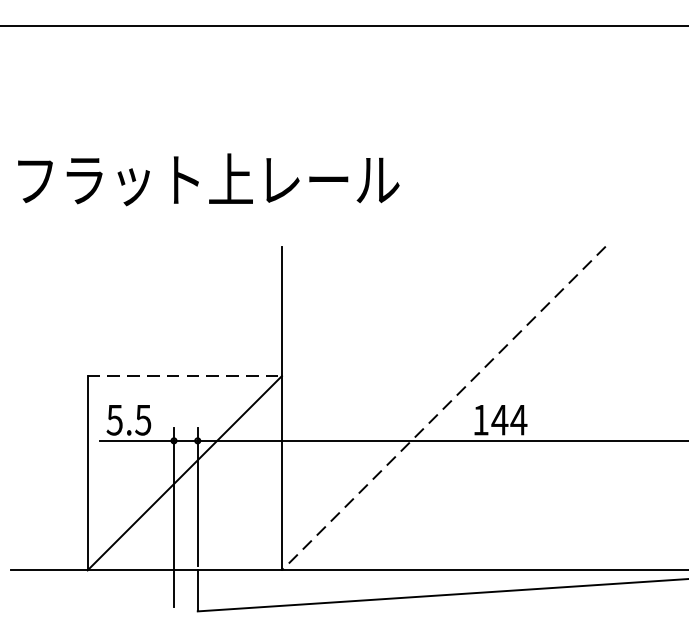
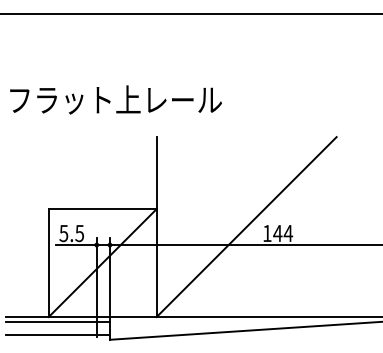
line: (184, 376) -> (102, 209), dashed -> solid
line: (443, 409) -> (246, 227), dashed -> solid
line: (103, 578) -> (57, 321), added
line: (103, 601) -> (57, 334), added

